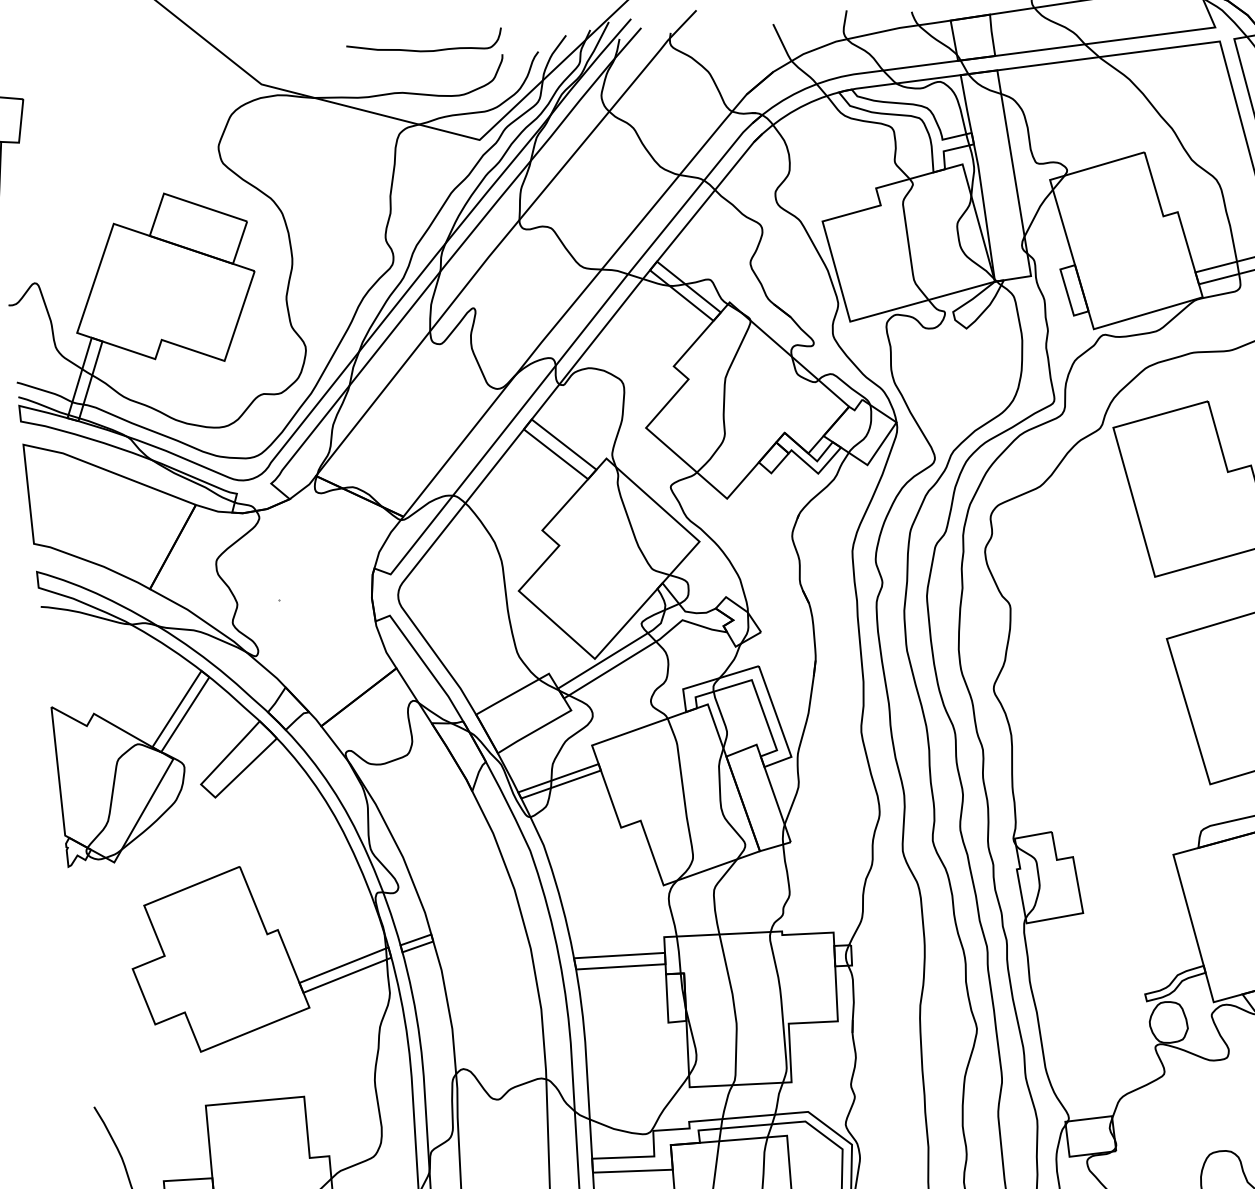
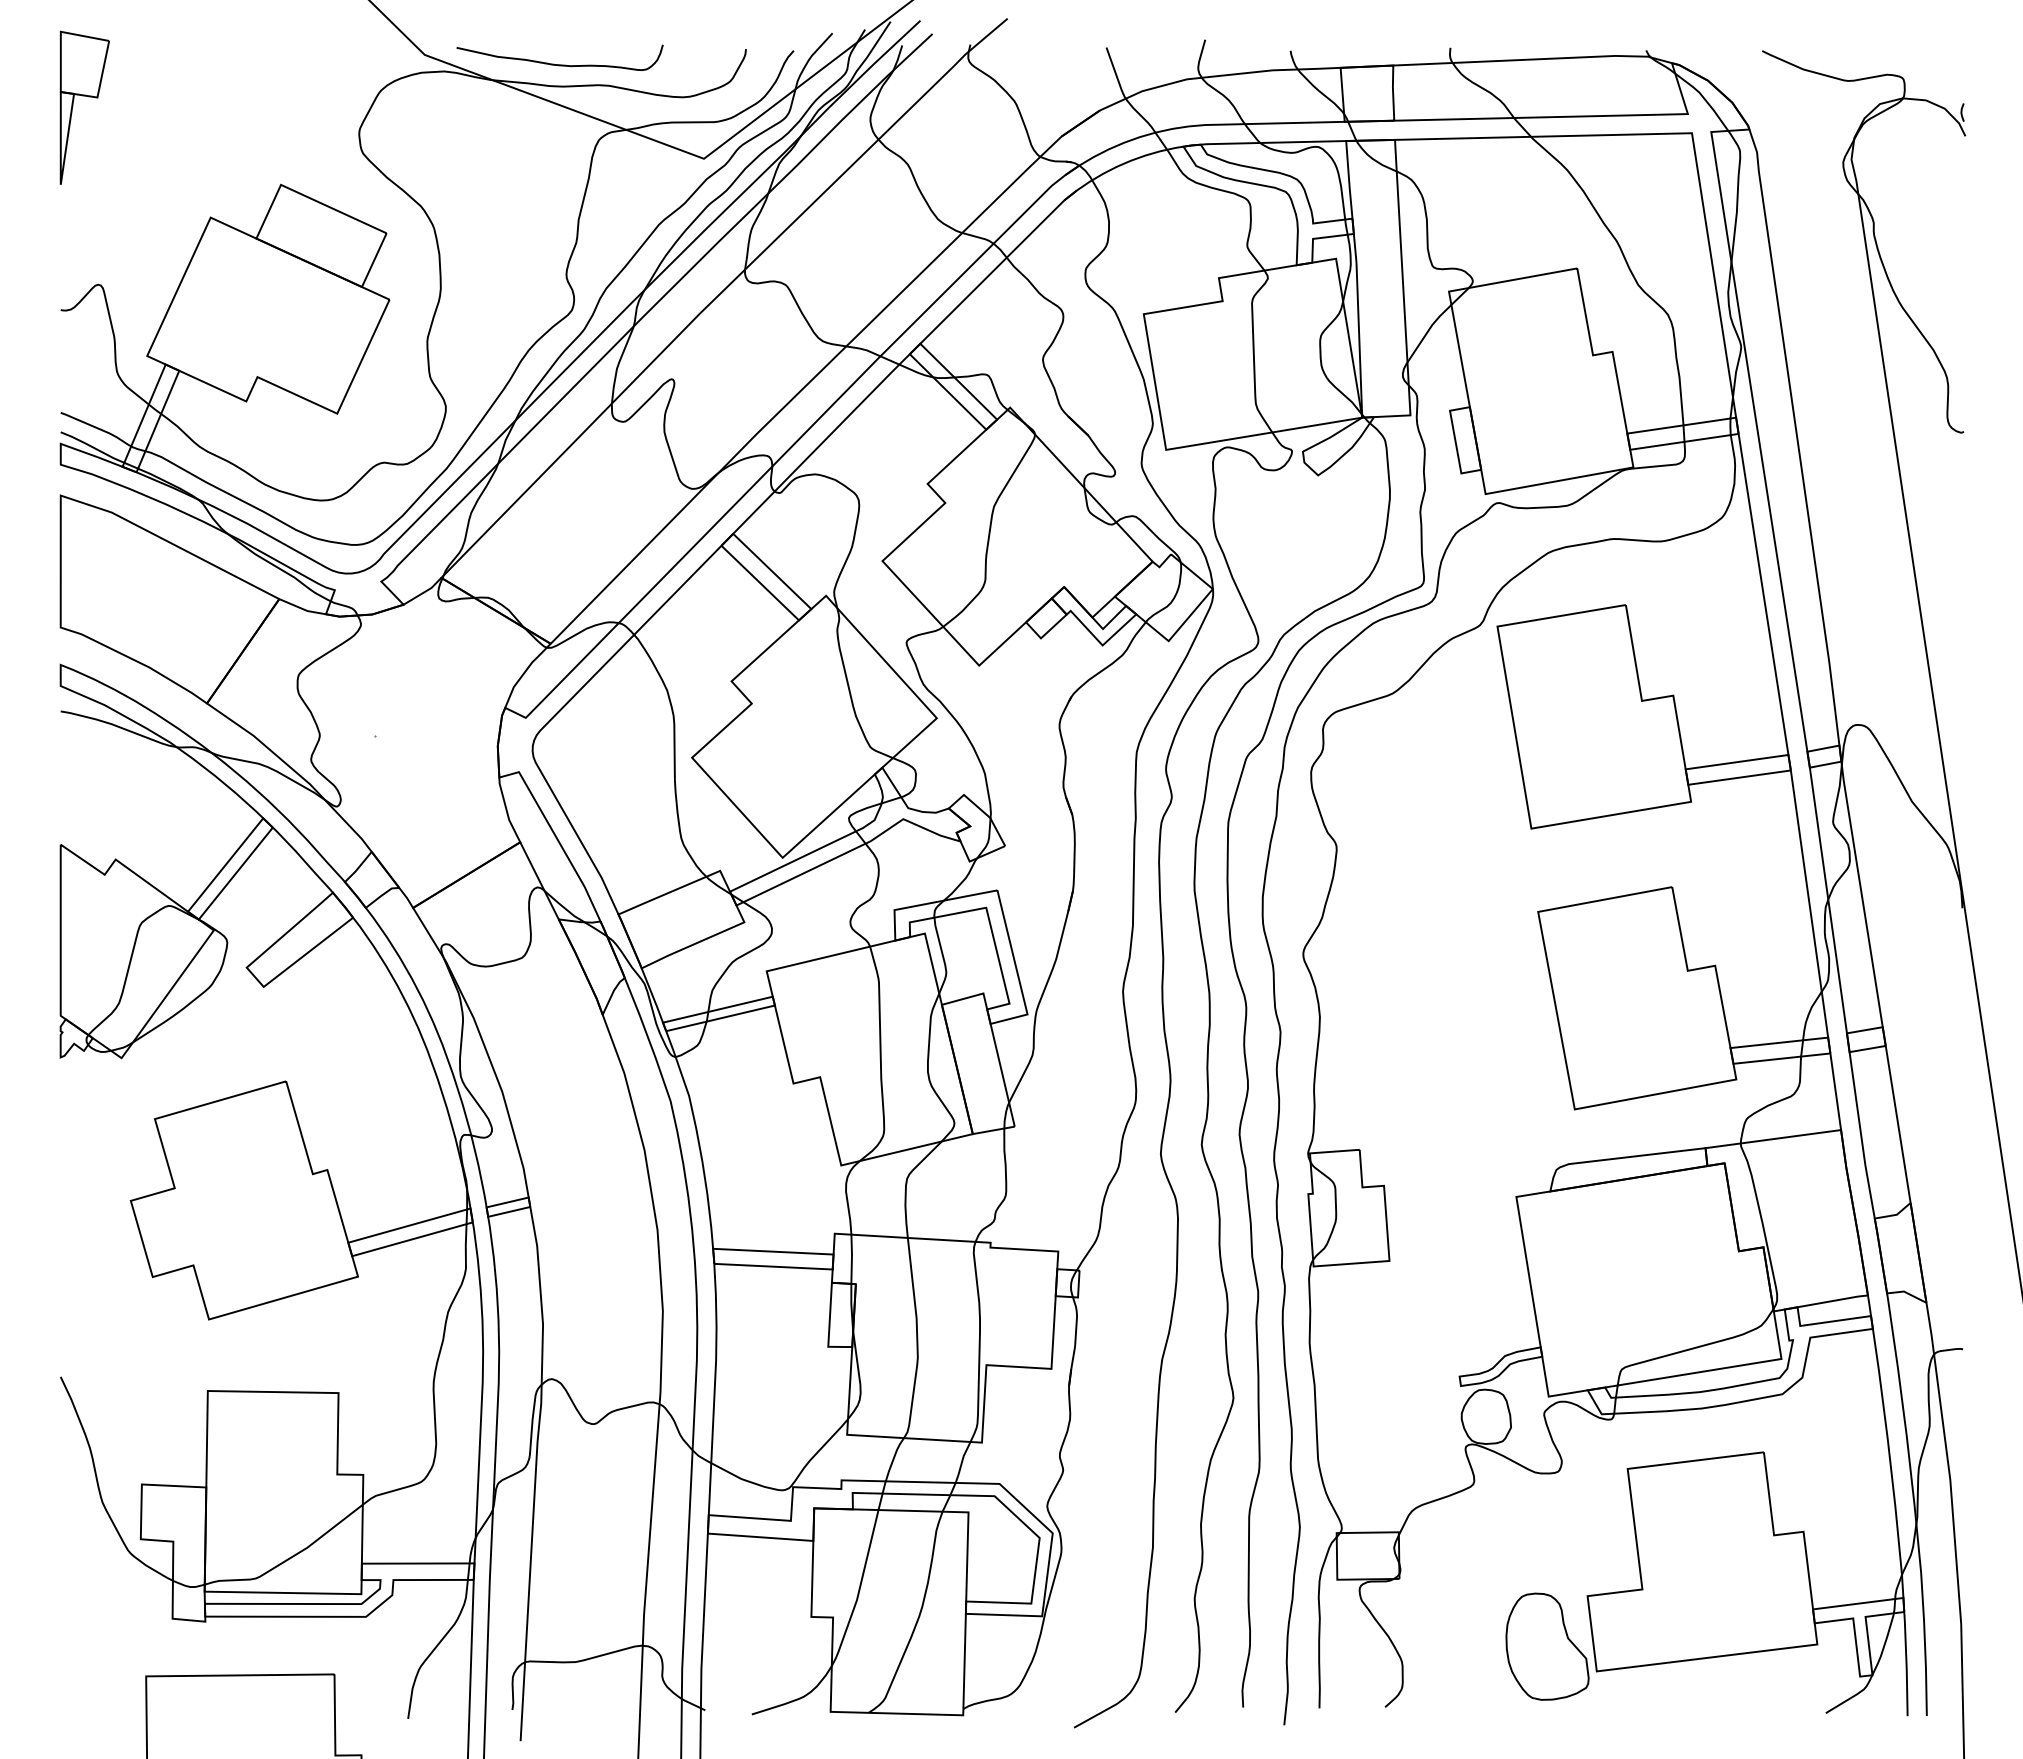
curve: (424, 50) -> (559, 64), moved

